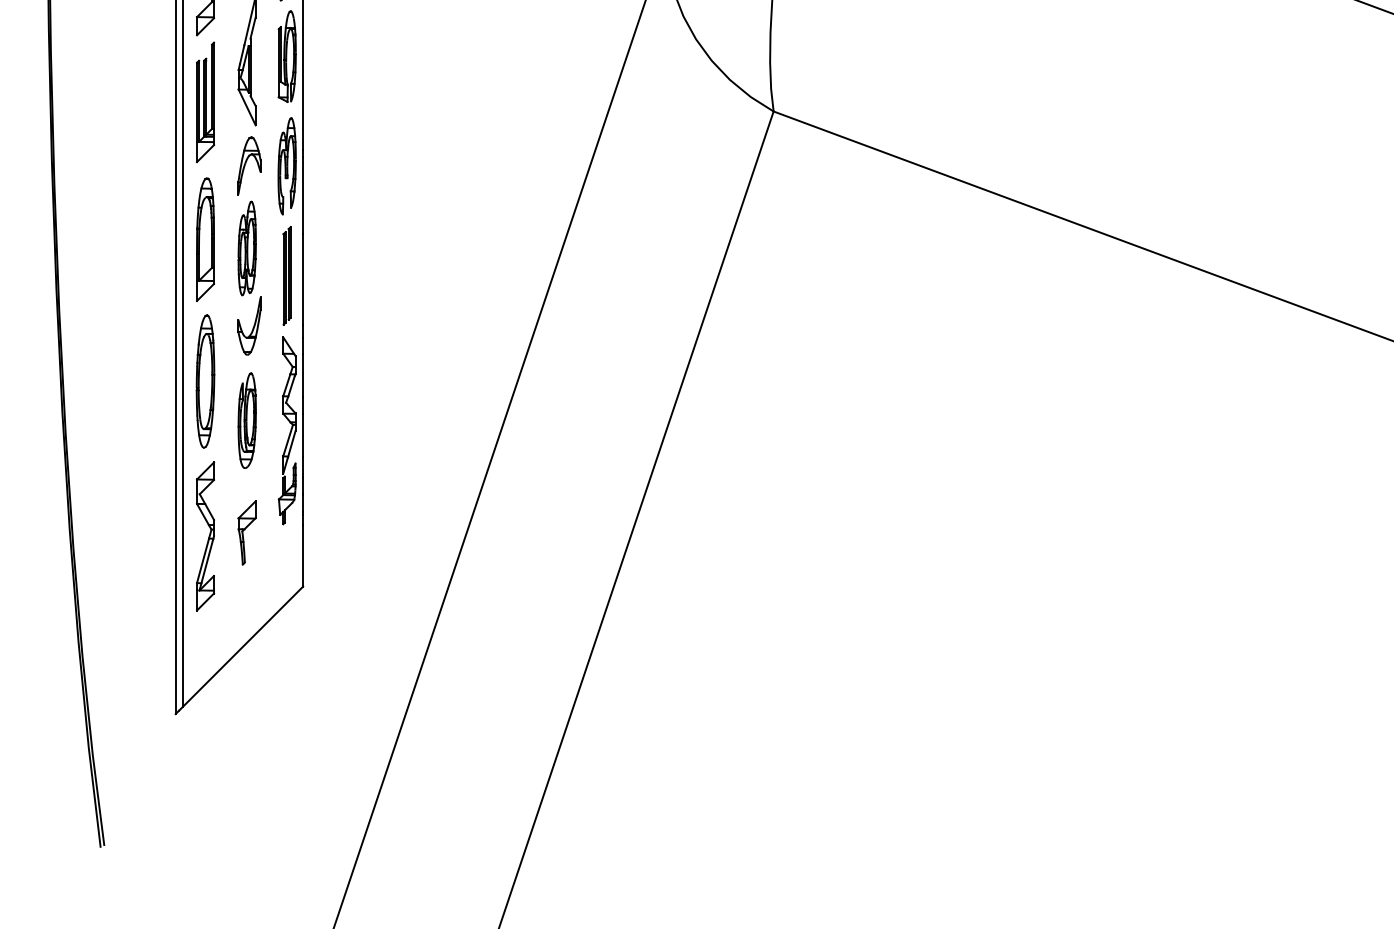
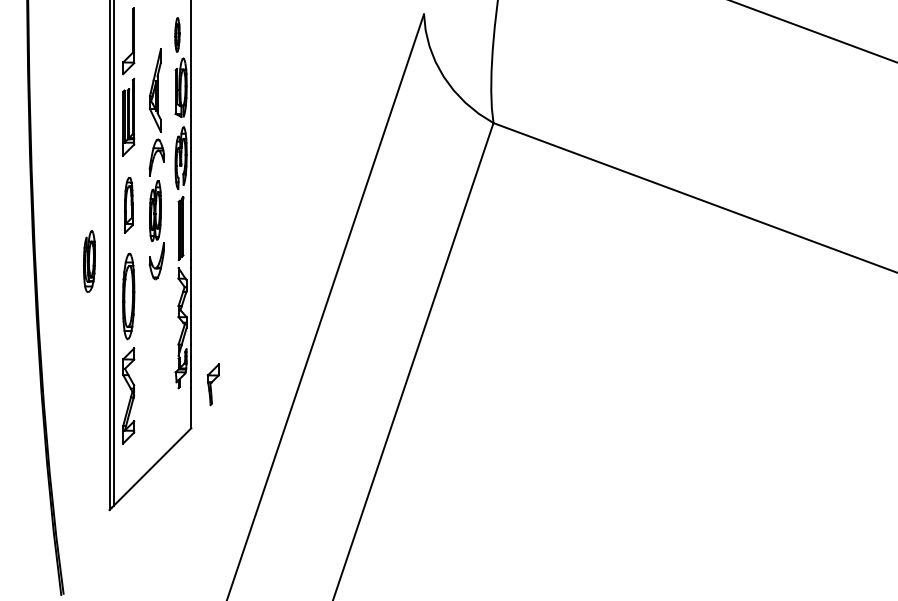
part: (205, 239) -> (128, 205), size x0.7
part: (247, 420) -> (89, 261), moved
part: (245, 532) -> (212, 384), moved

